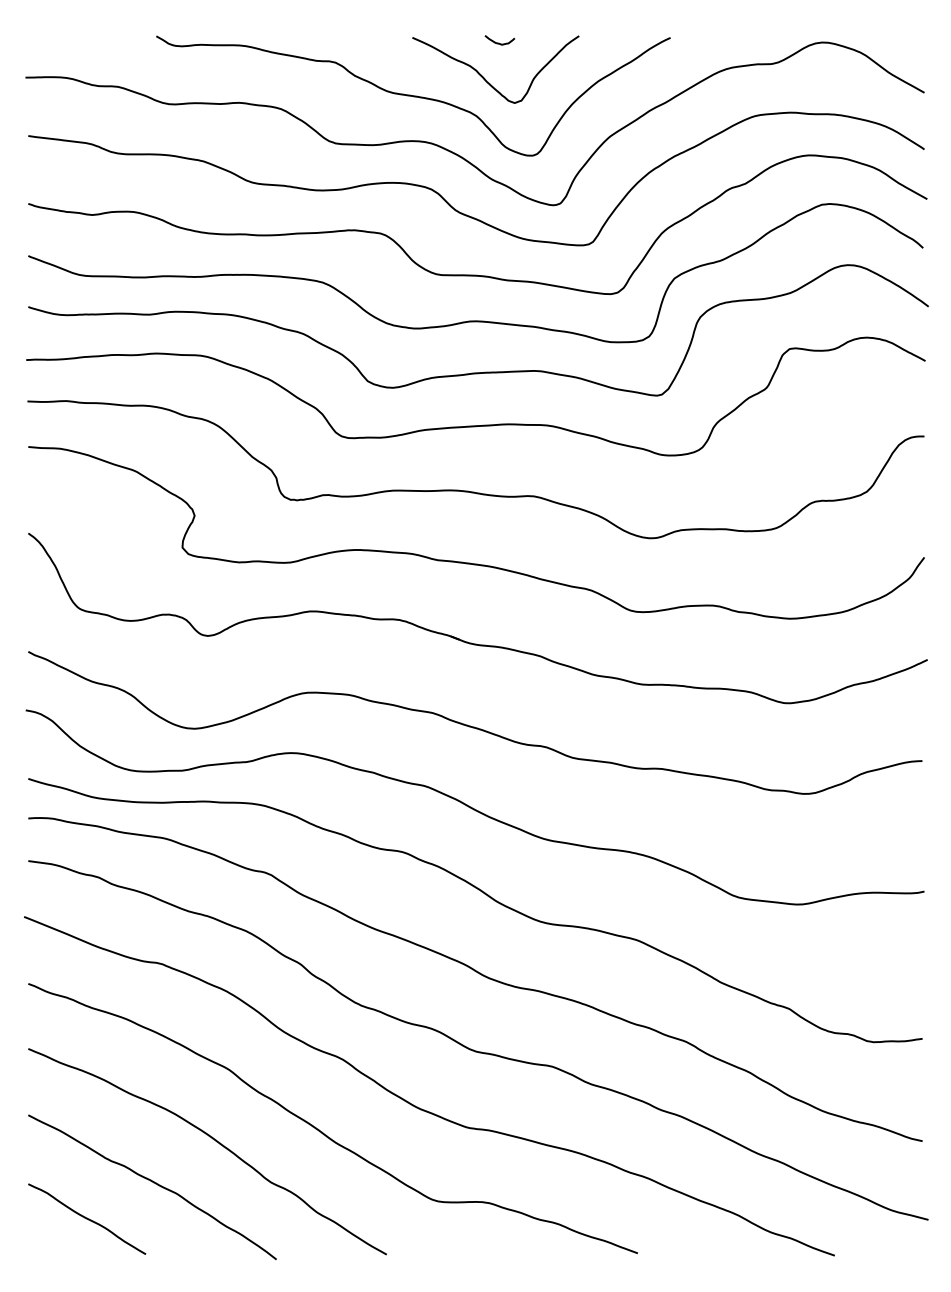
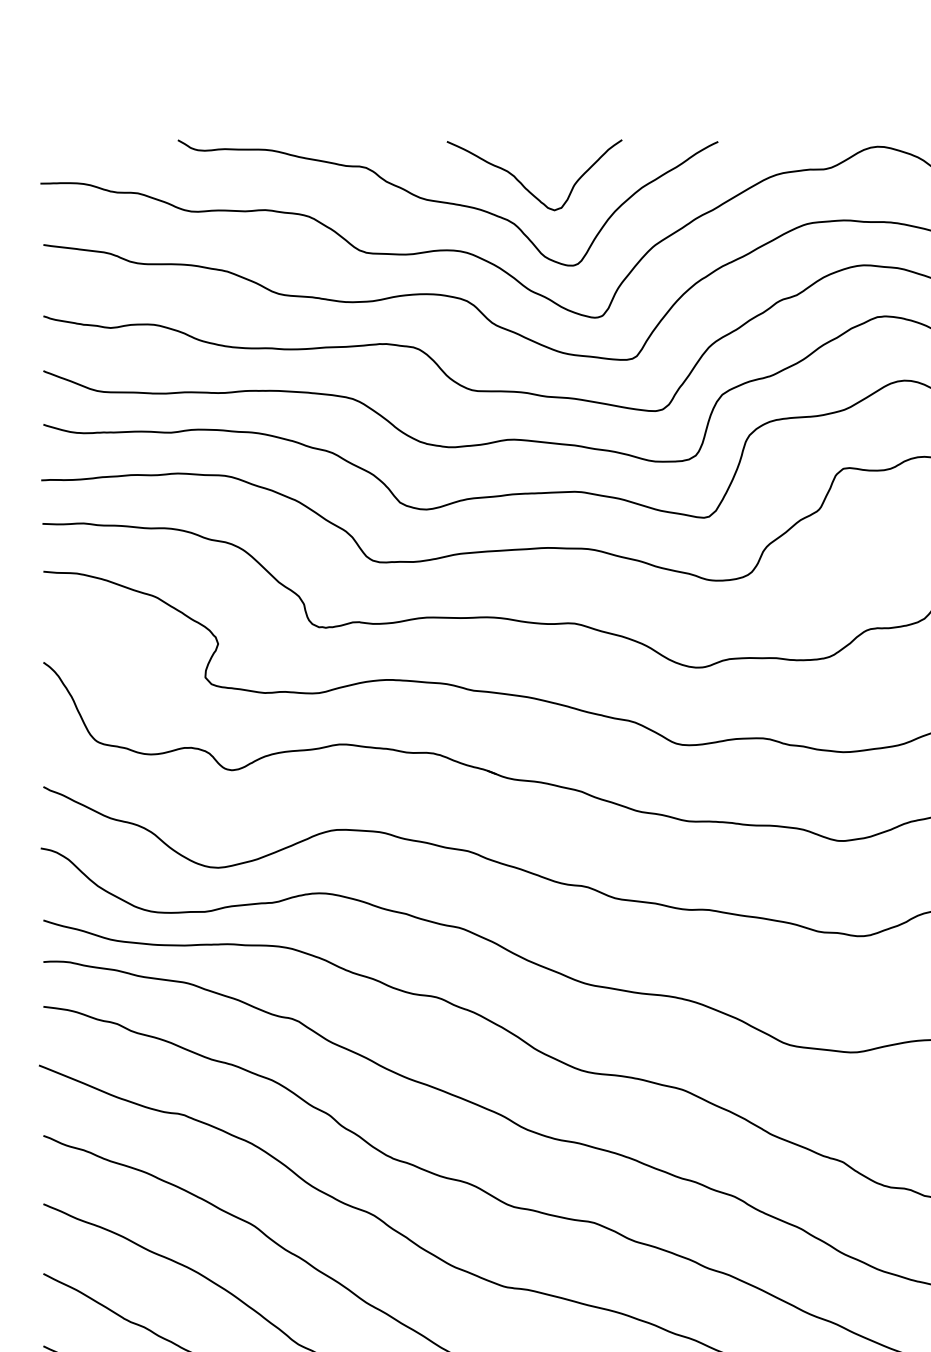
curve: (498, 42) -> (537, 146), removed

